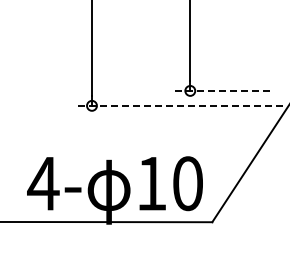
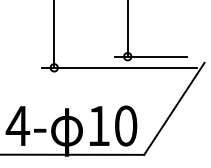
line: (221, 90) -> (151, 56), dashed -> solid
line: (179, 105) -> (119, 67), dashed -> solid

